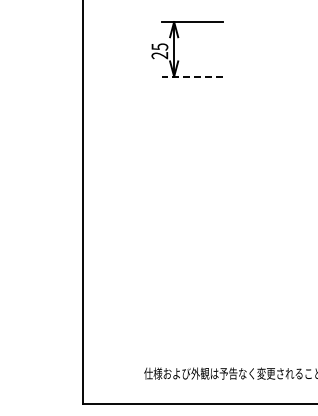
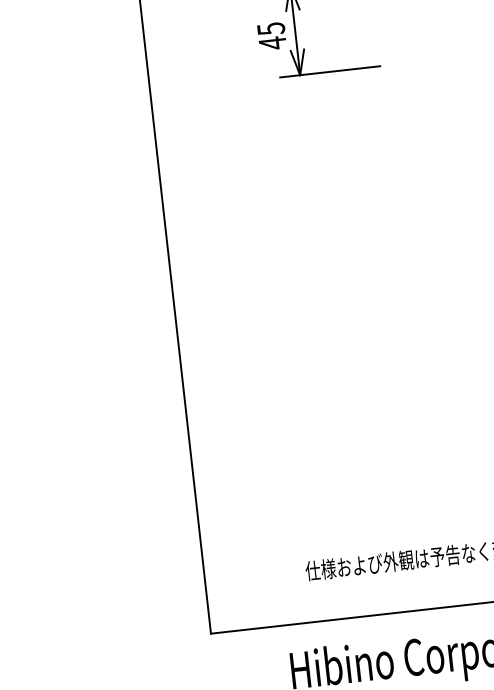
text: (159, 55) -> (272, 43), 25 -> 45
line: (191, 76) -> (328, 71), dashed -> solid

